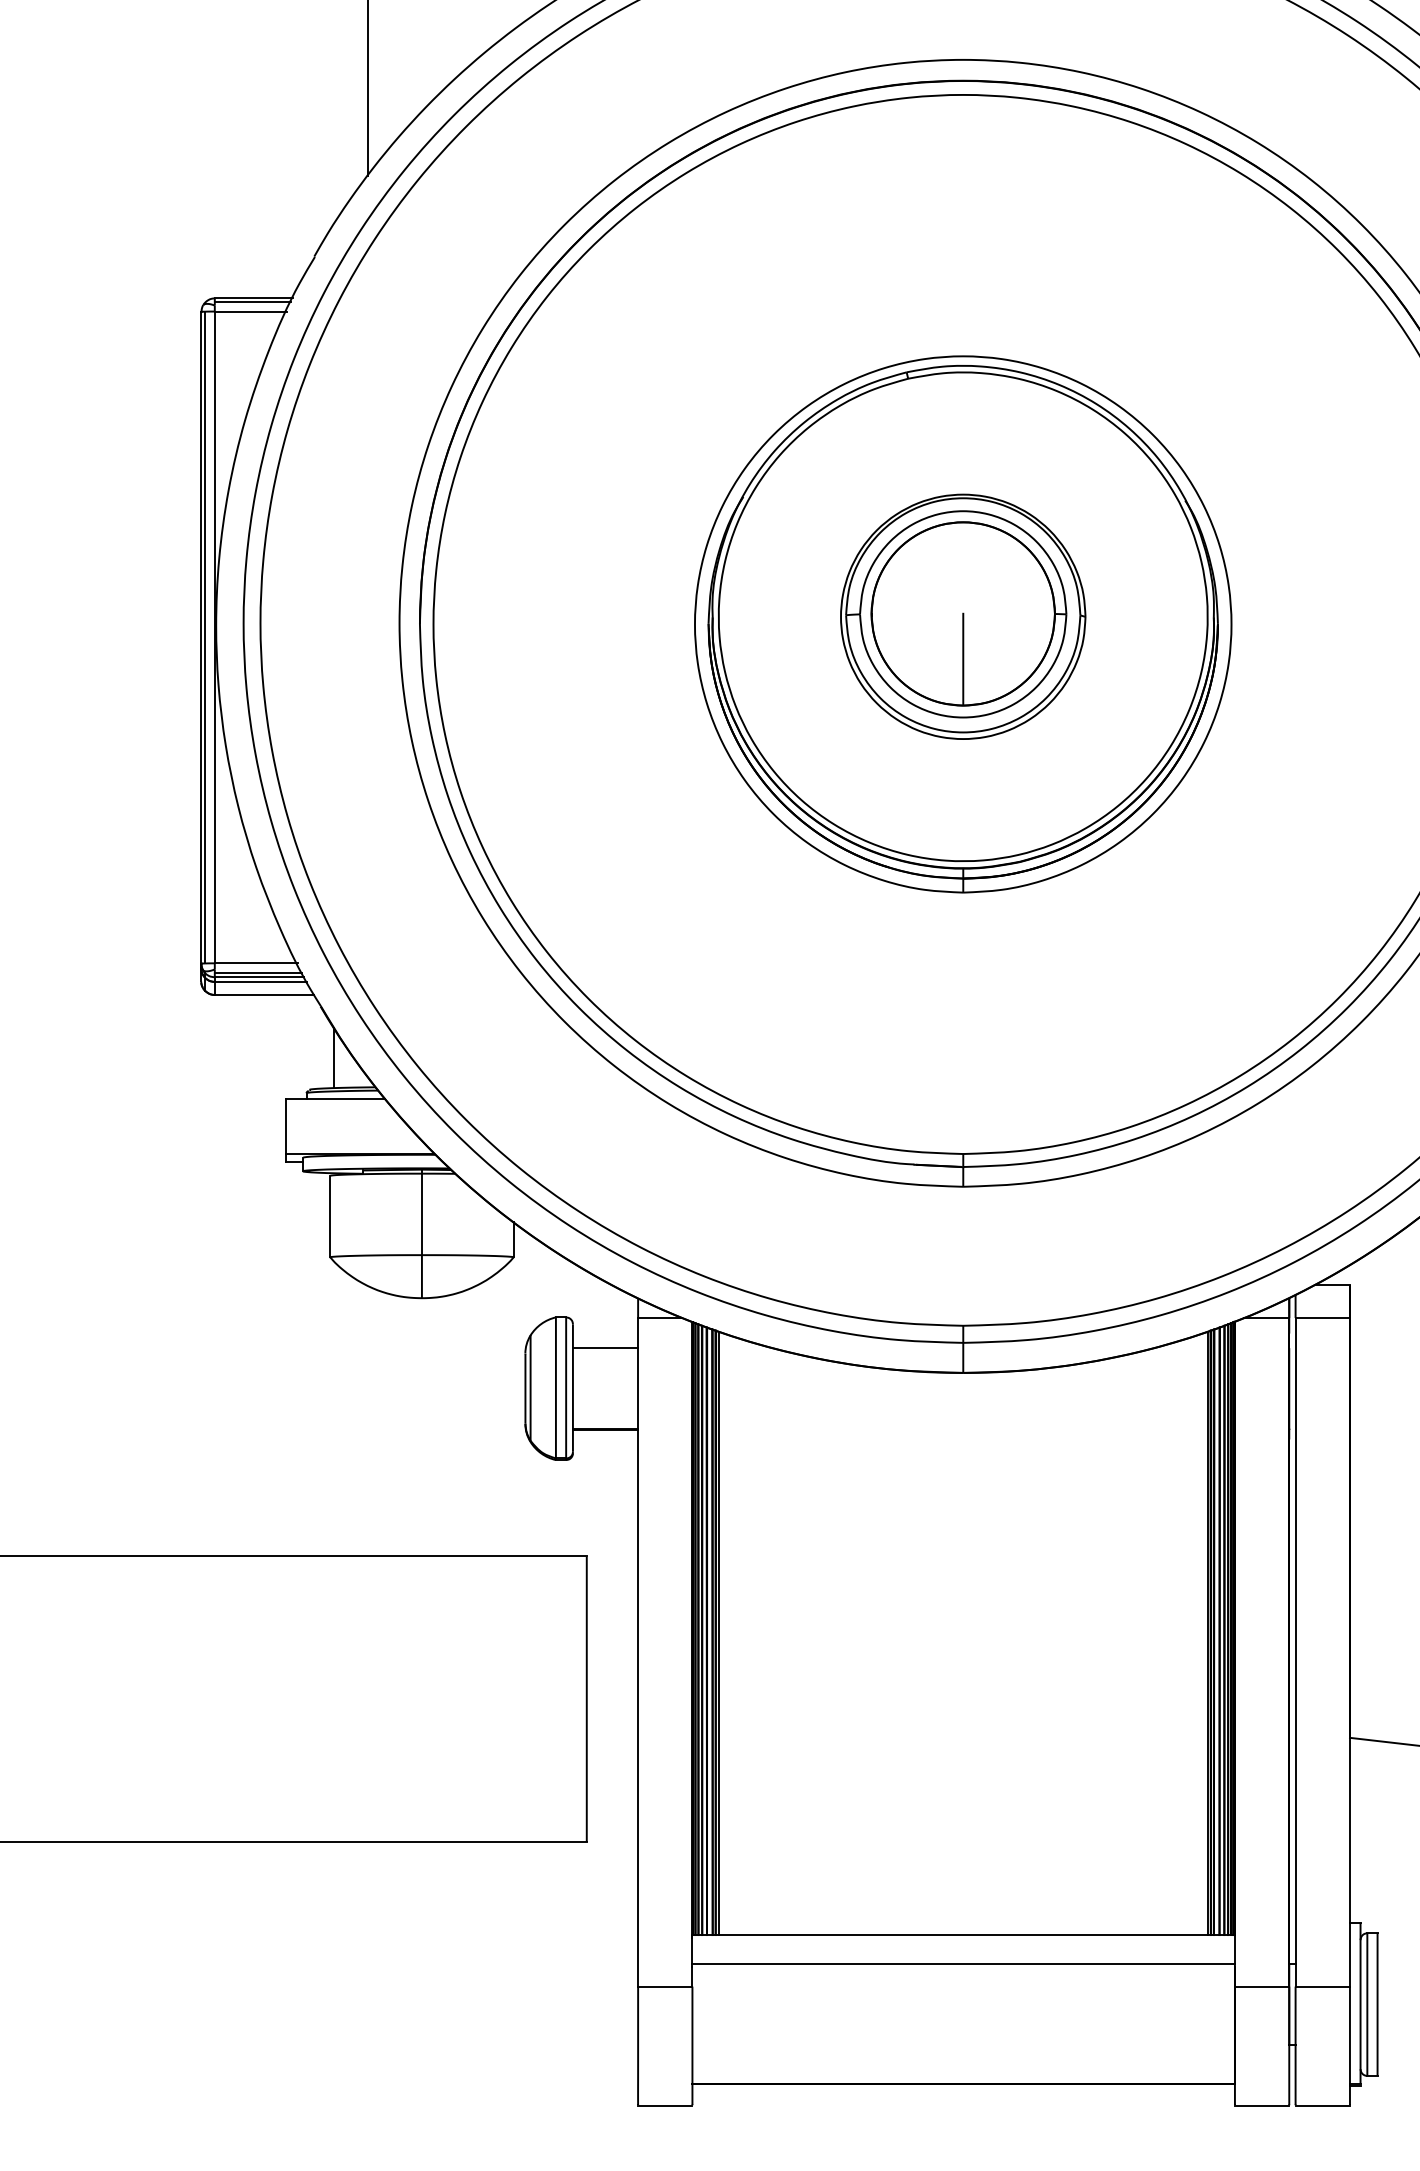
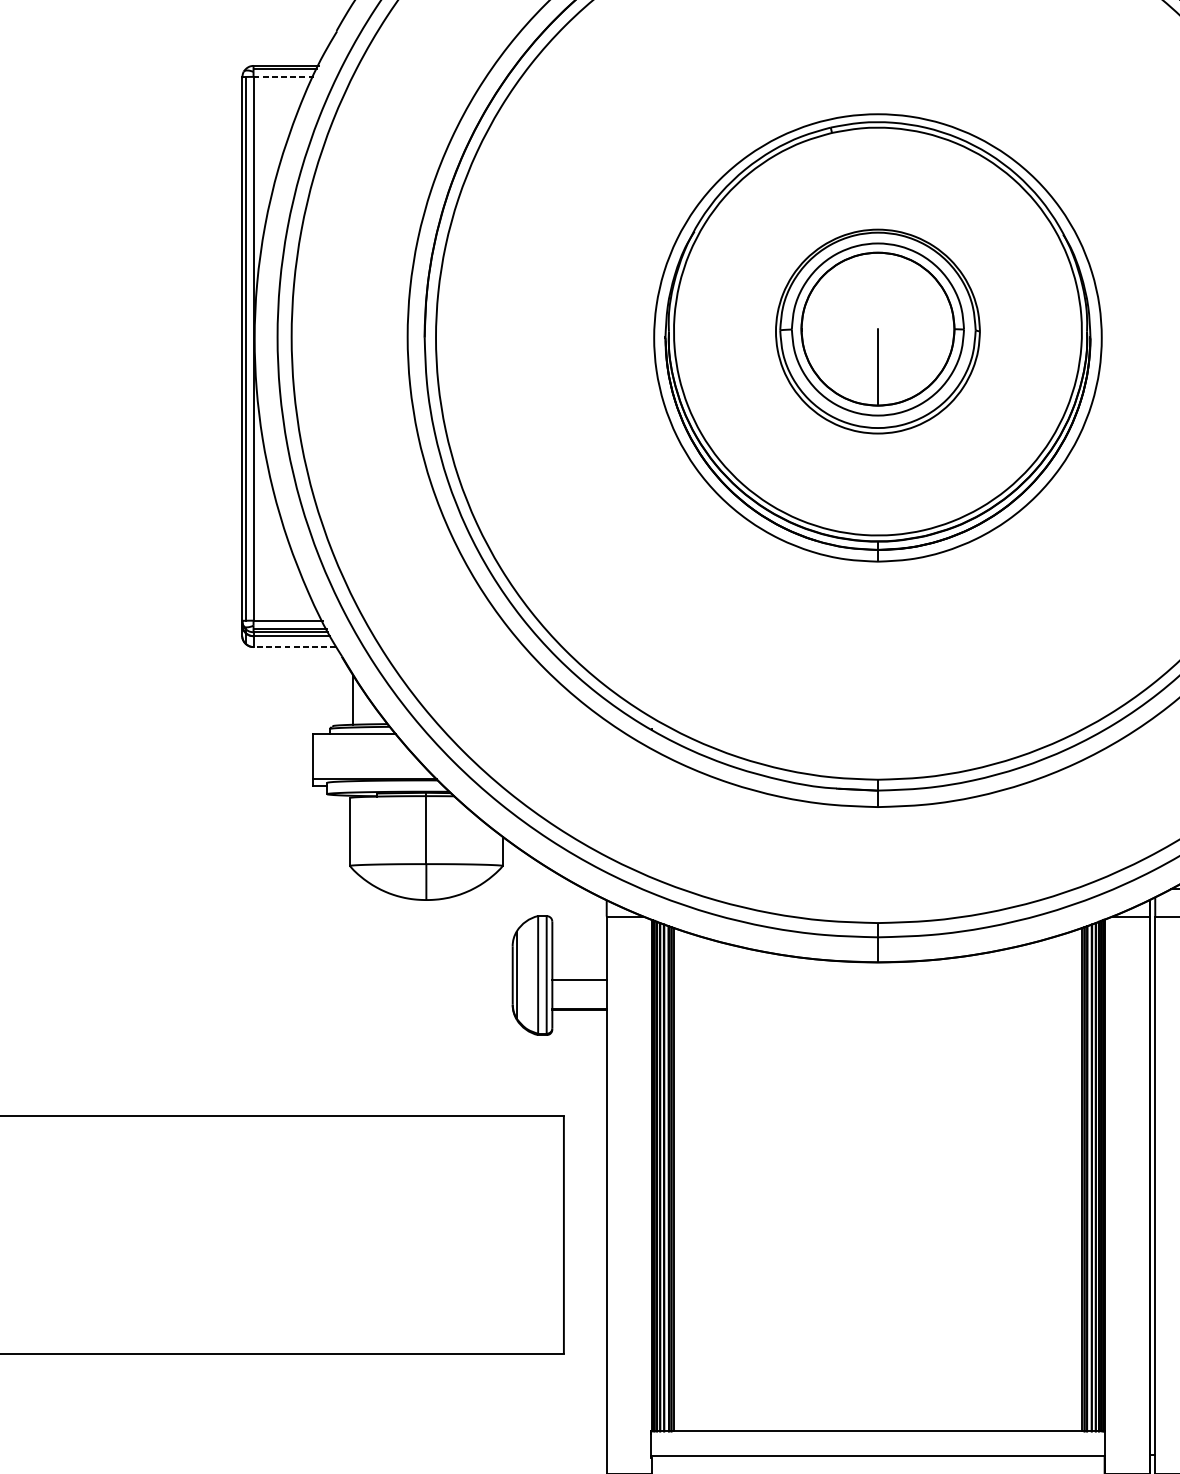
line: (250, 311) -> (283, 76), solid -> dashed
line: (264, 995) -> (295, 647), solid -> dashed
line: (605, 1348) -> (579, 980), moved

